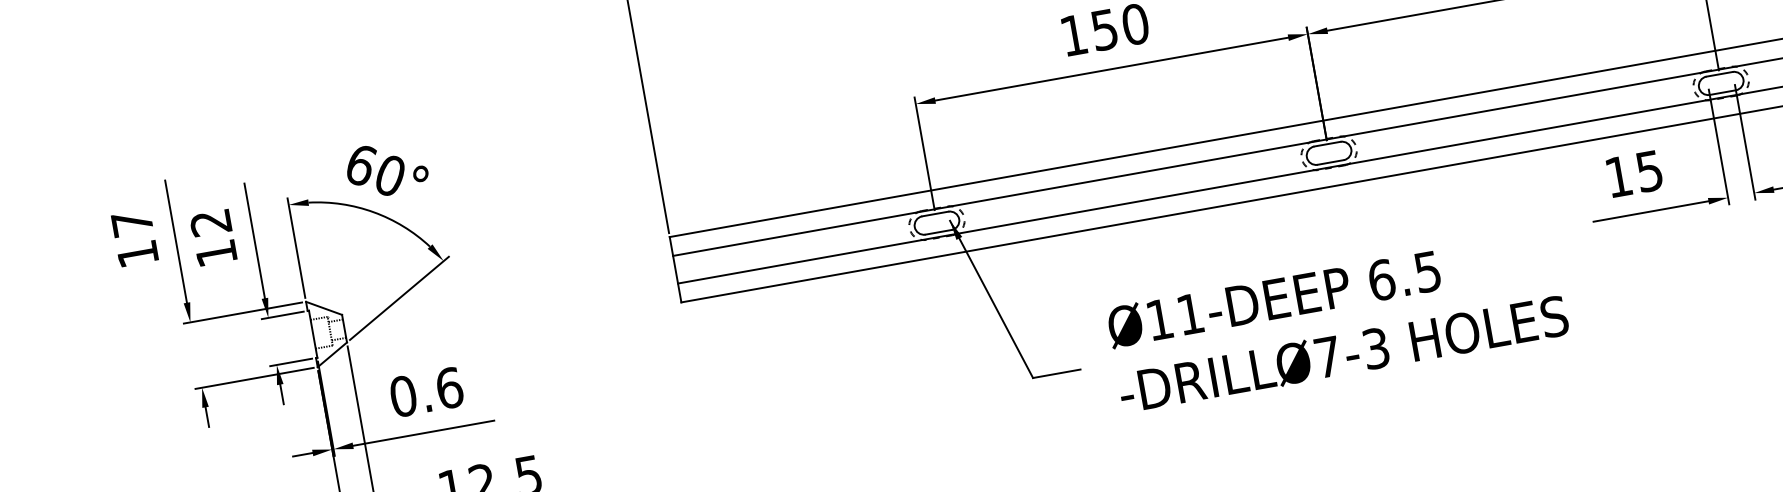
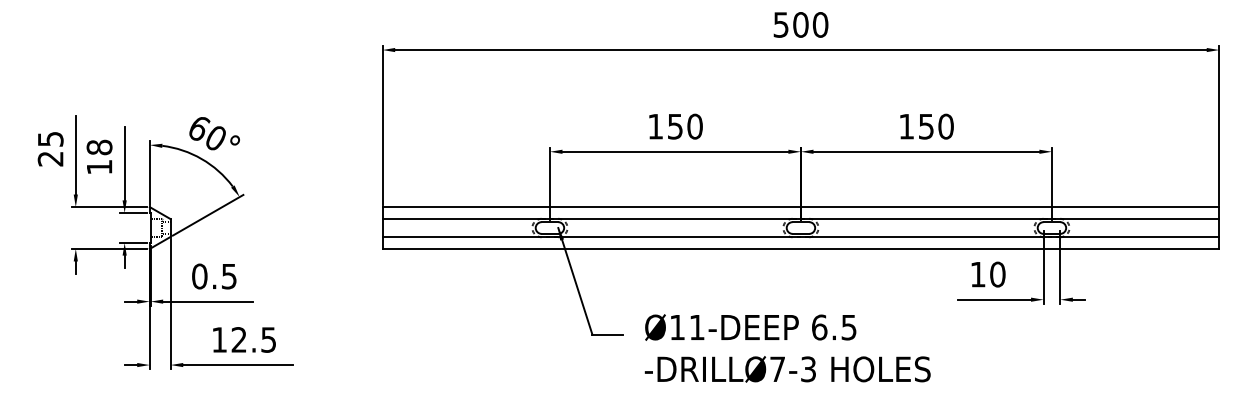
text: (1649, 171) -> (997, 274), 15 -> 10
text: (210, 222) -> (99, 147), 12 -> 18
text: (134, 239) -> (50, 149), 17 -> 25
text: (1337, 321) -> (787, 348), moved
text: (449, 388) -> (229, 276), 0.6 -> 0.5

